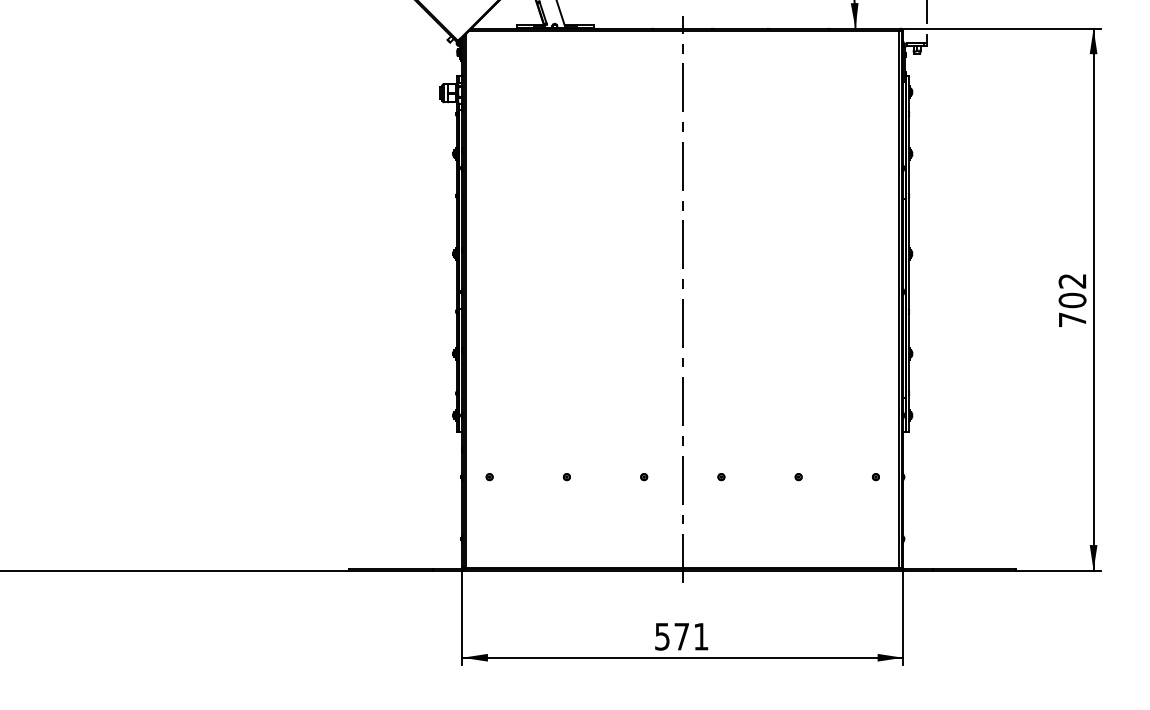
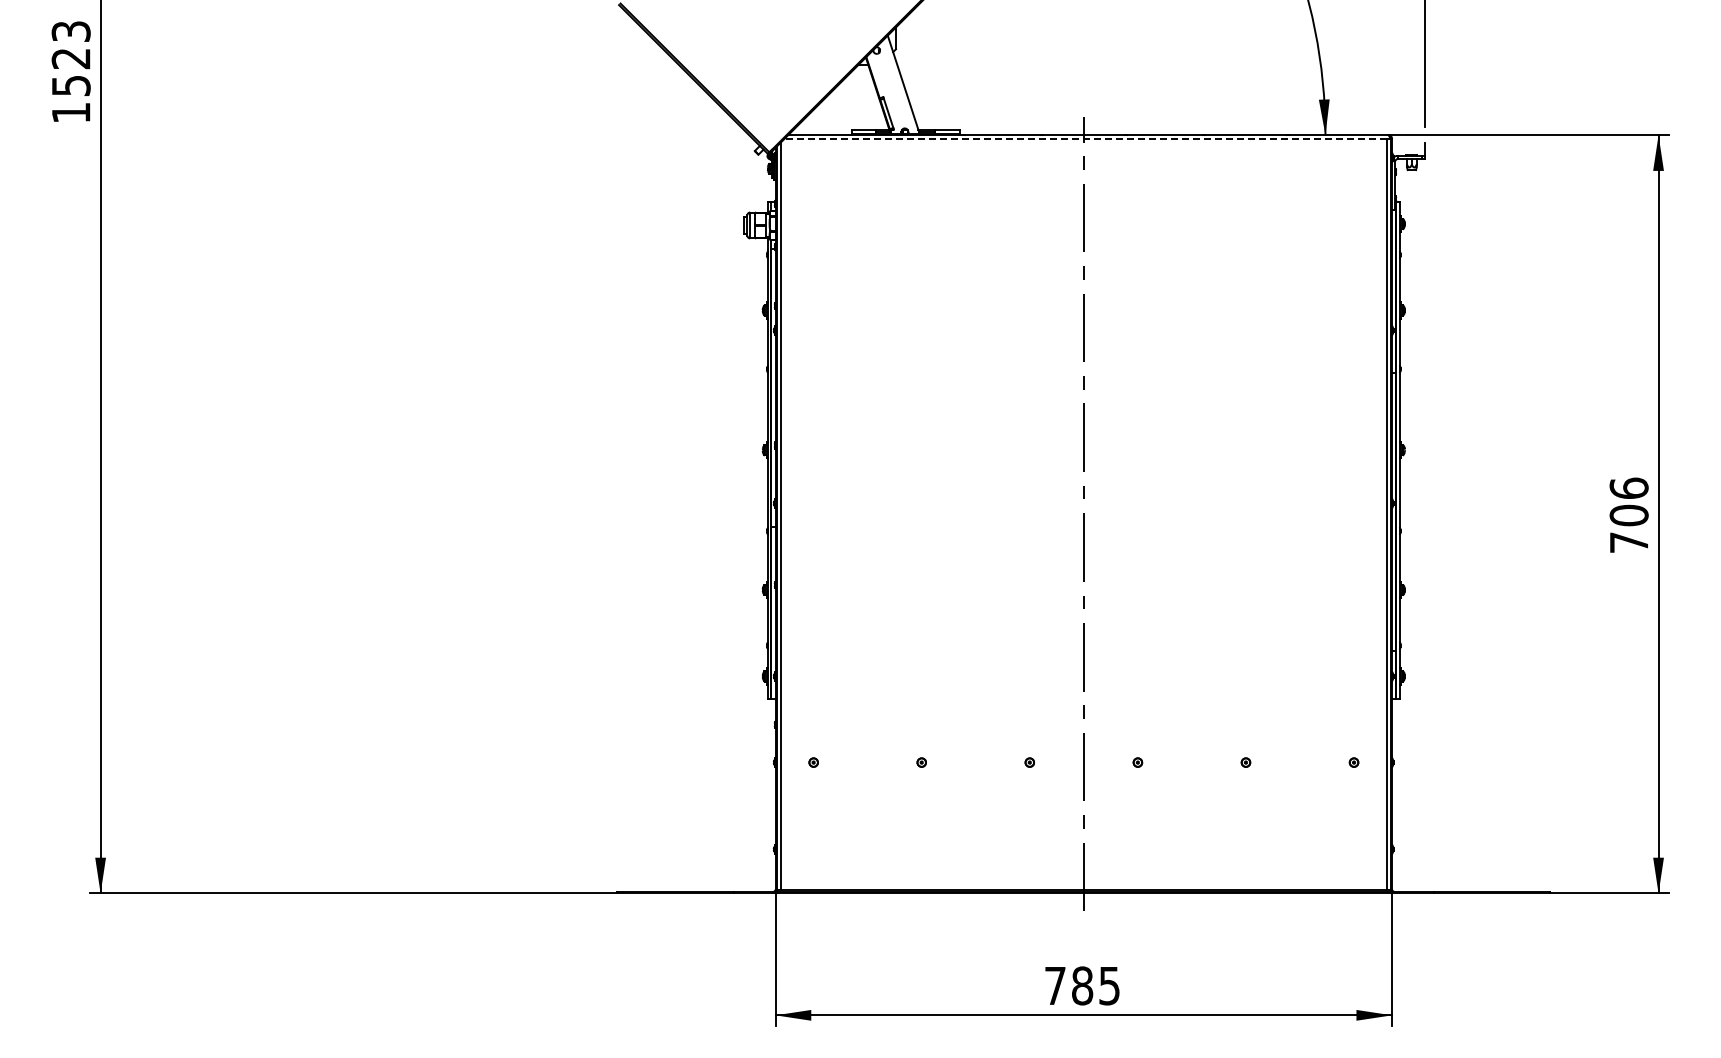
line: (683, 31) -> (1085, 139), solid -> dashed
text: (1072, 280) -> (1628, 487), 702 -> 706
text: (681, 636) -> (1082, 985), 571 -> 785

